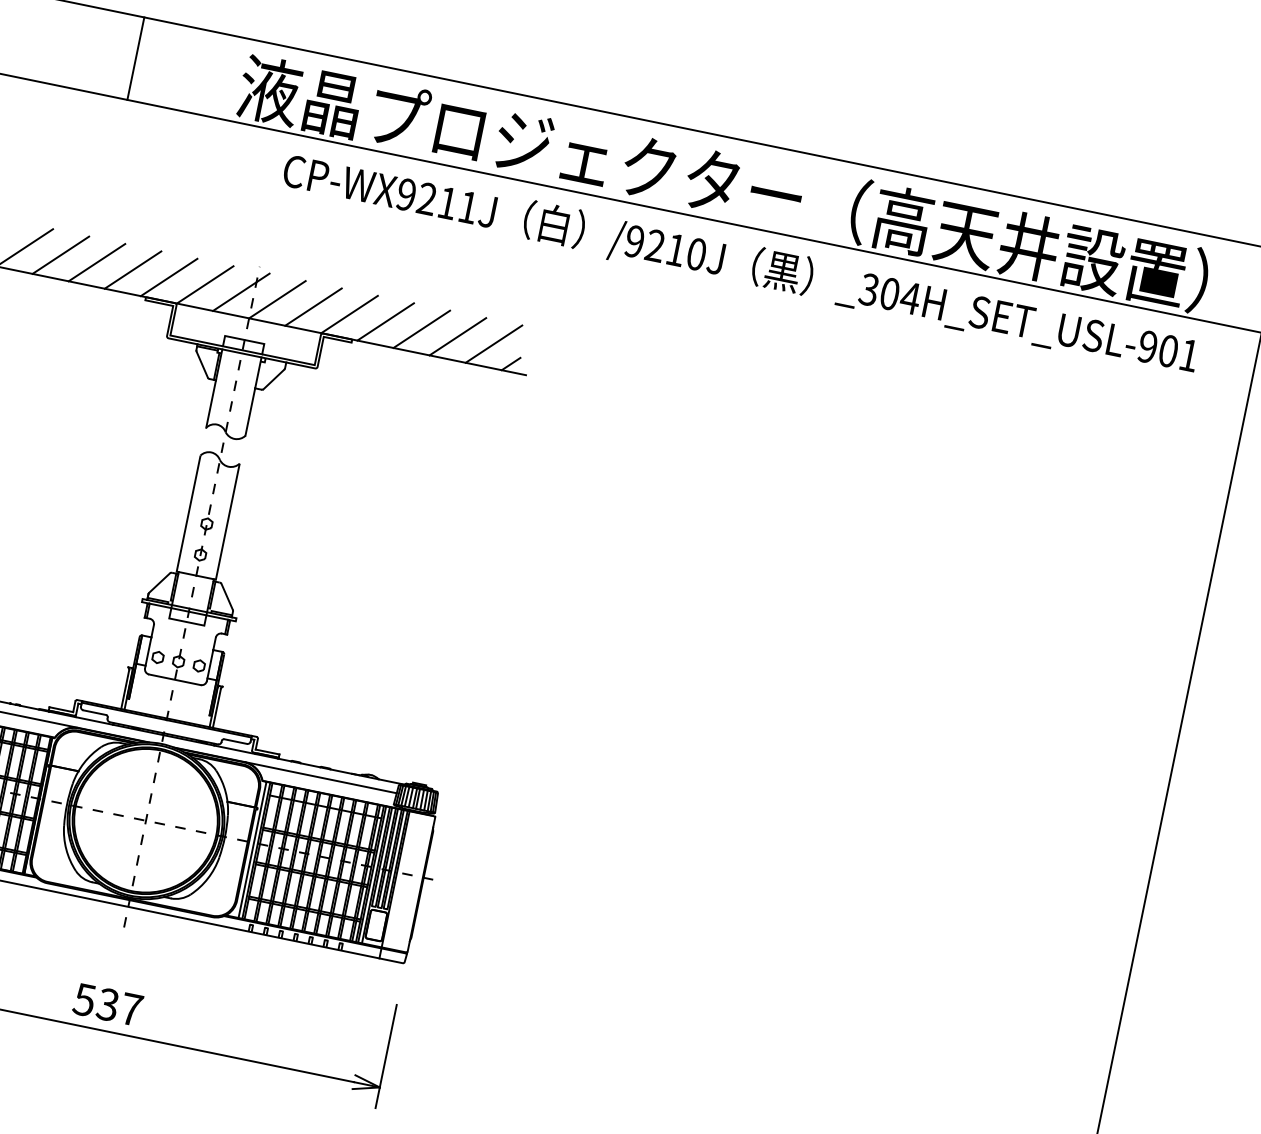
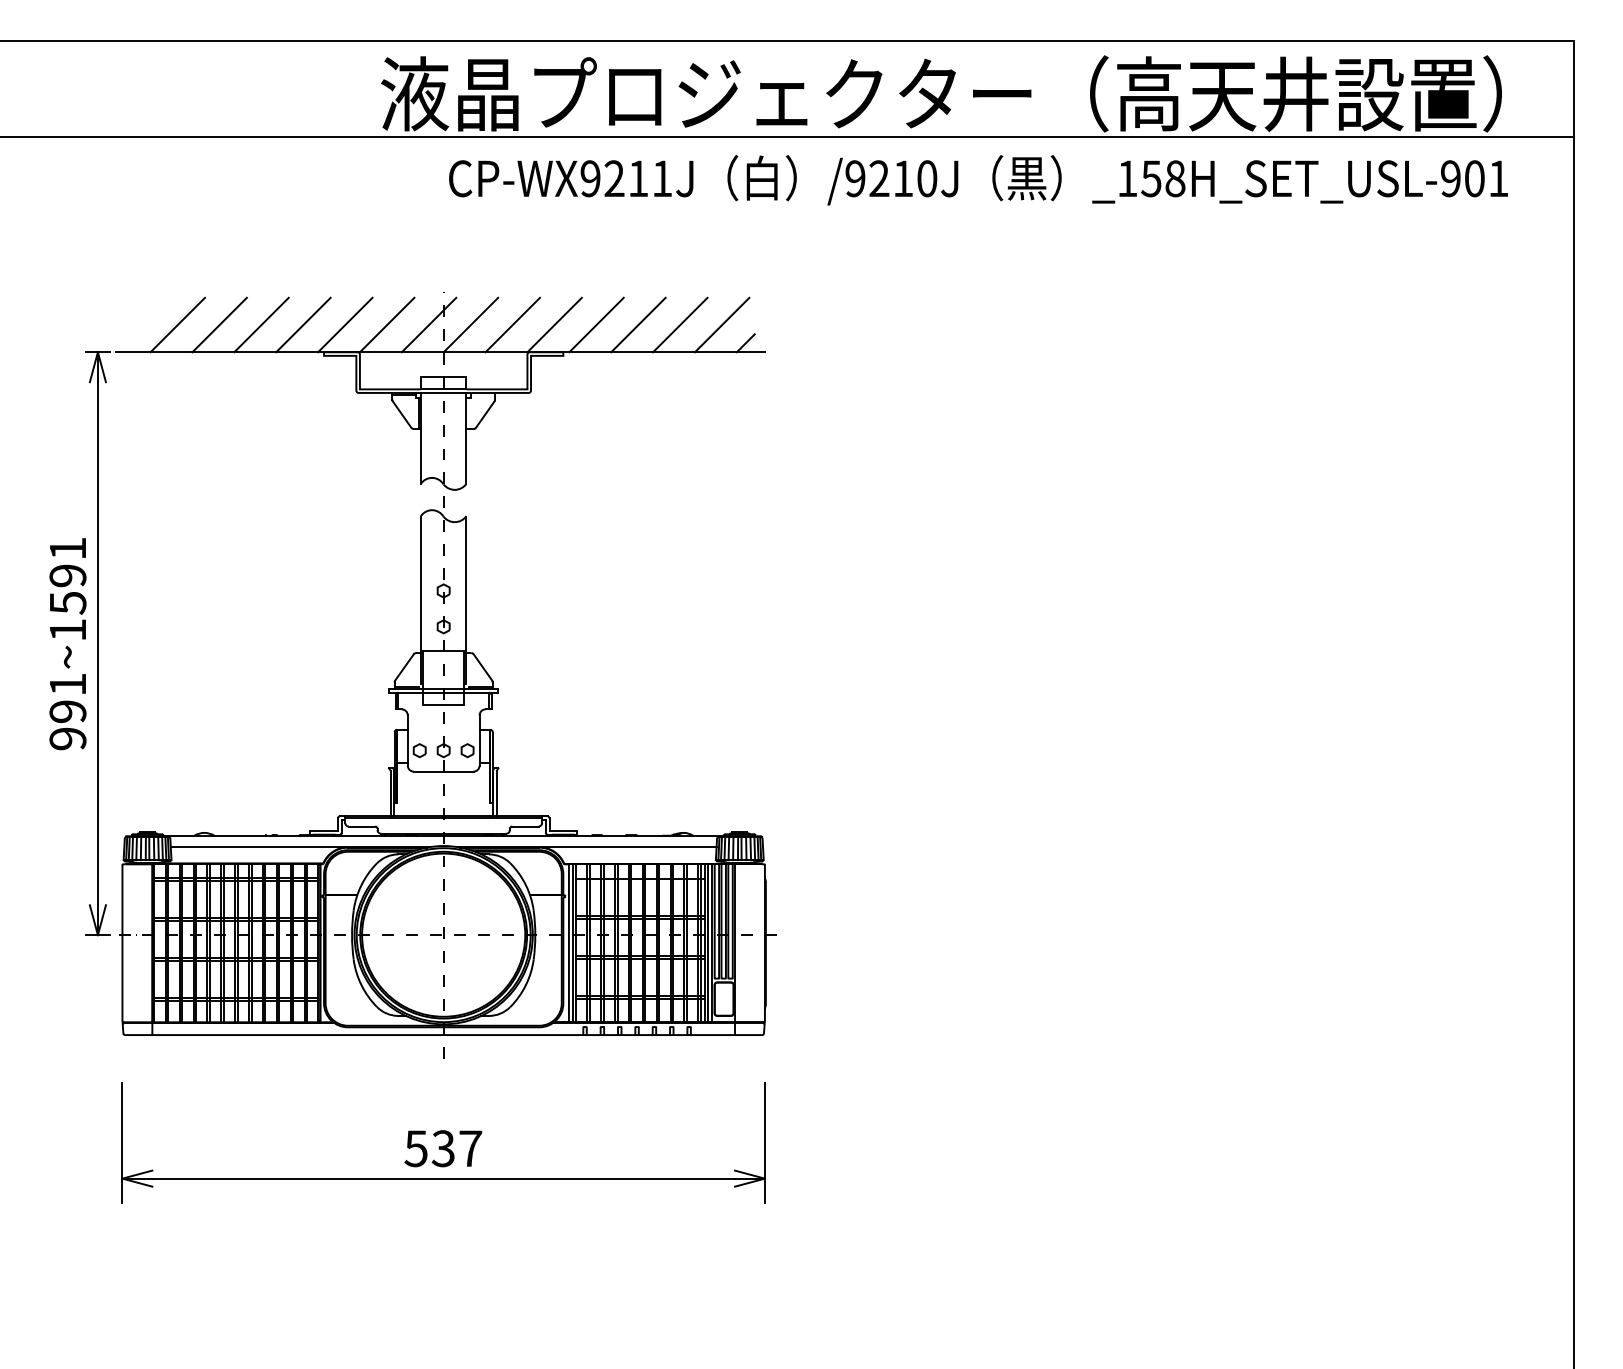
line: (136, 58) -> (258, 88), removed
text: (889, 293) -> (1151, 178), _304H_SET_USL-901 -> _158H_SET_USL-901

